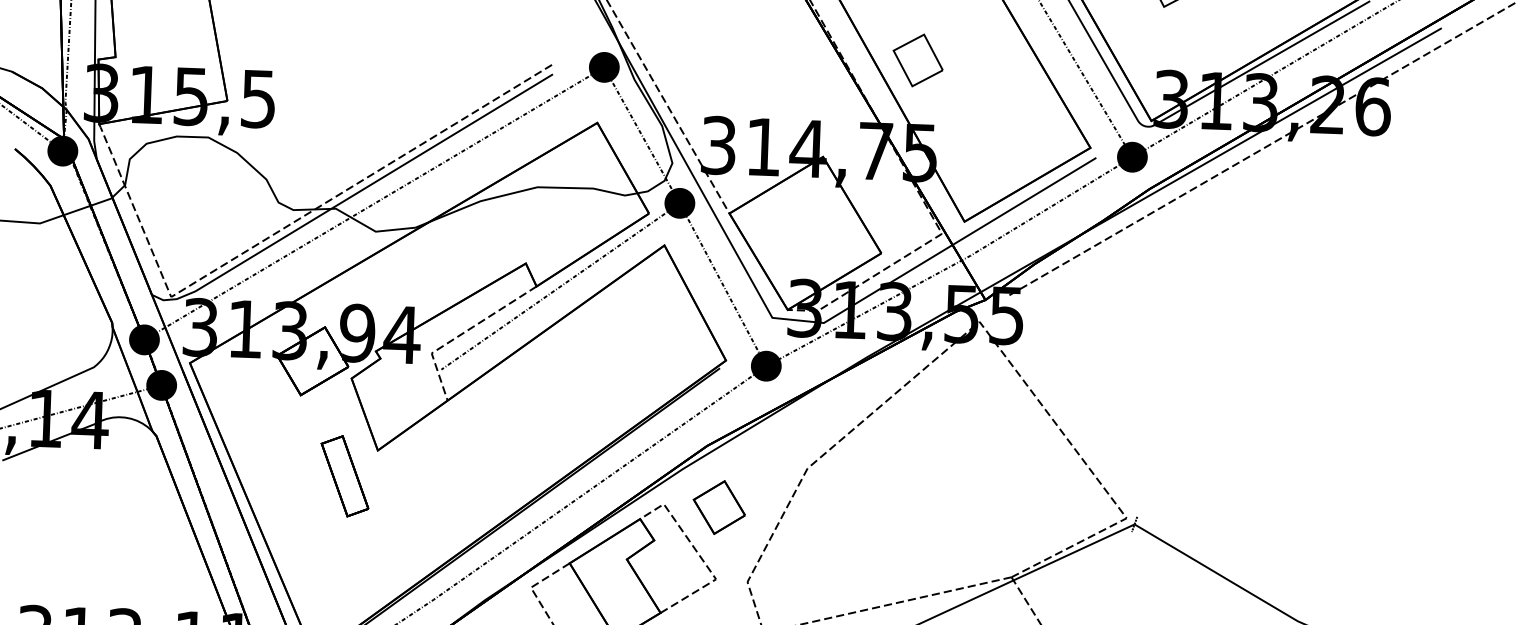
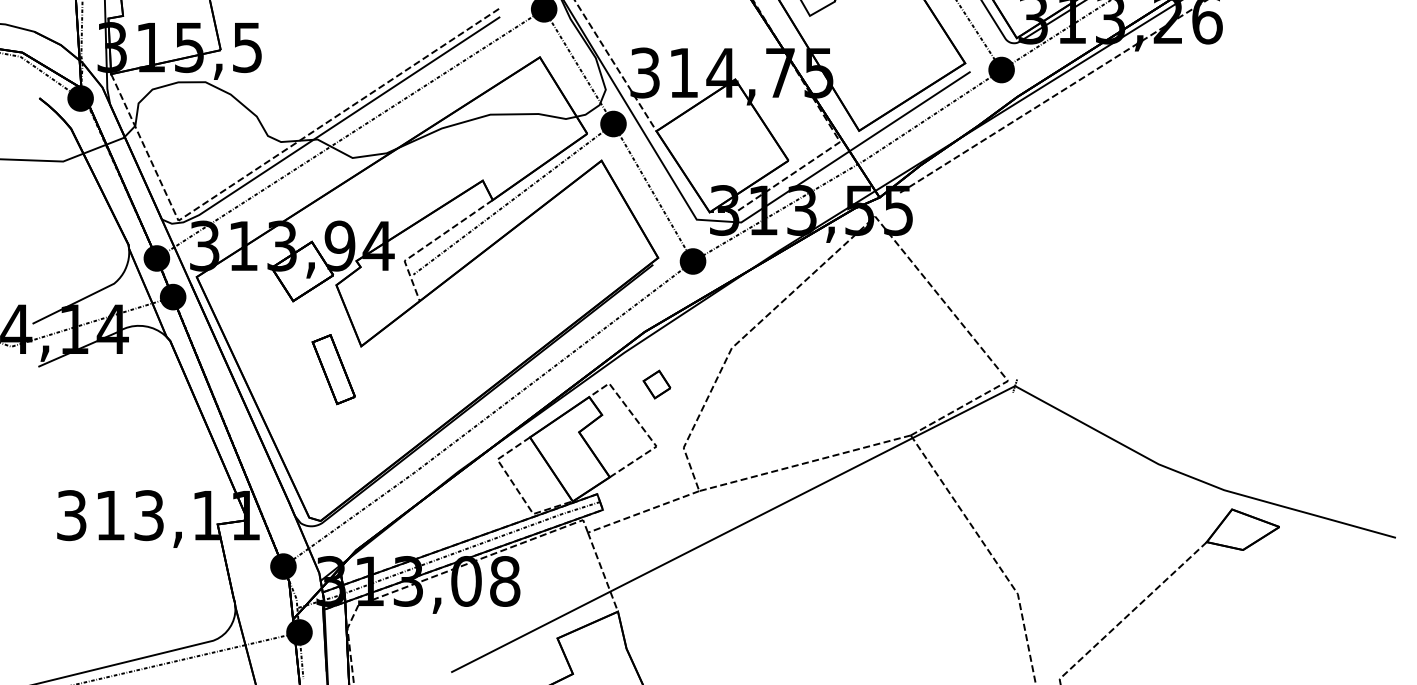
part: (718, 507) -> (656, 384), size x0.6

